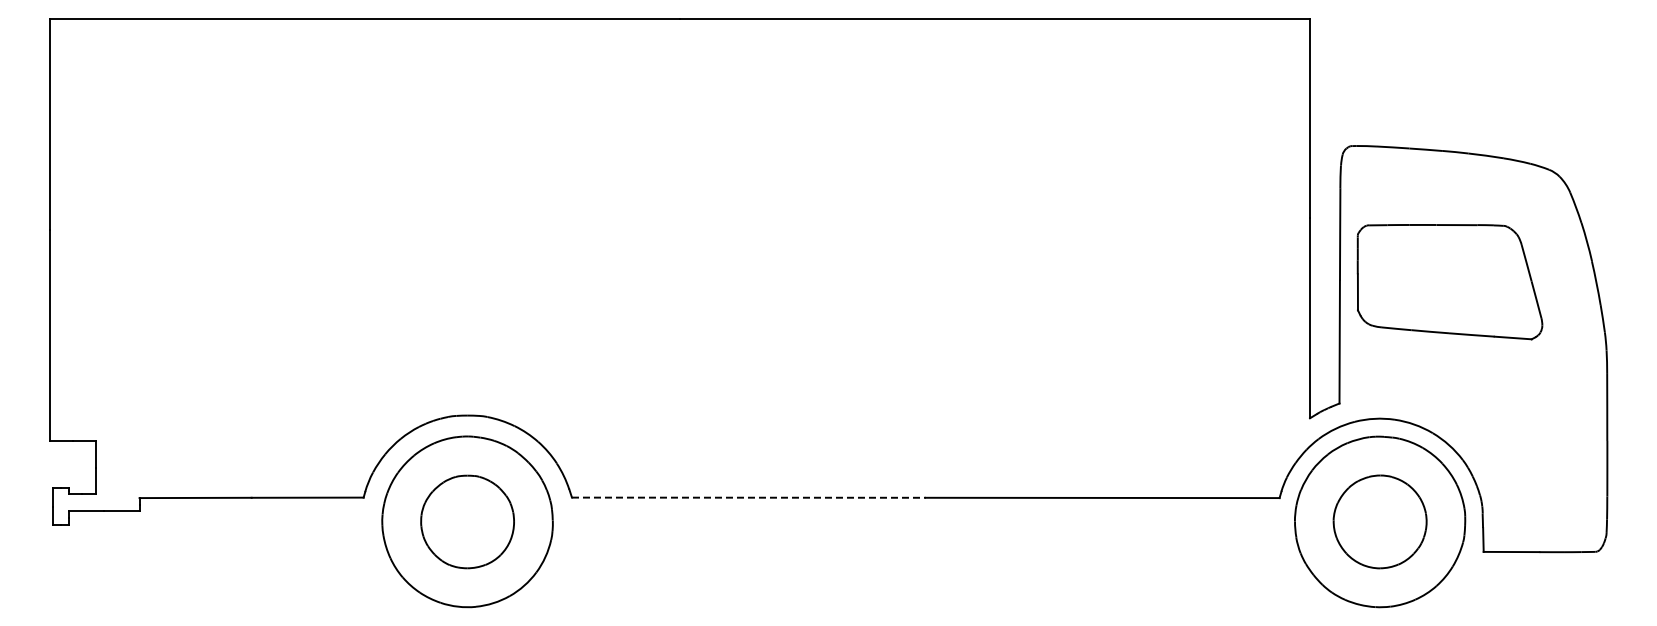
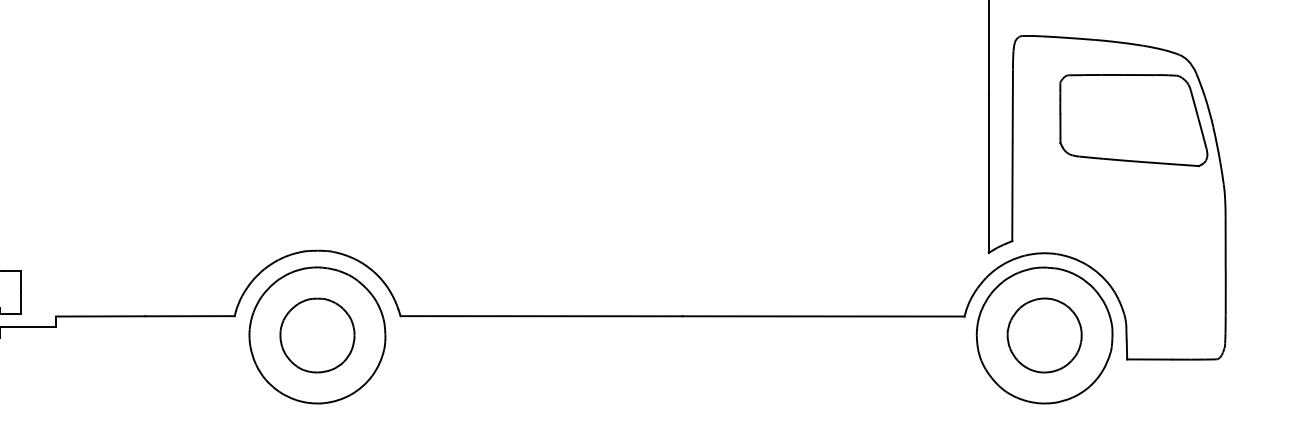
part: (1449, 282) -> (1133, 120), moved
line: (748, 497) -> (541, 316), dashed -> solid

